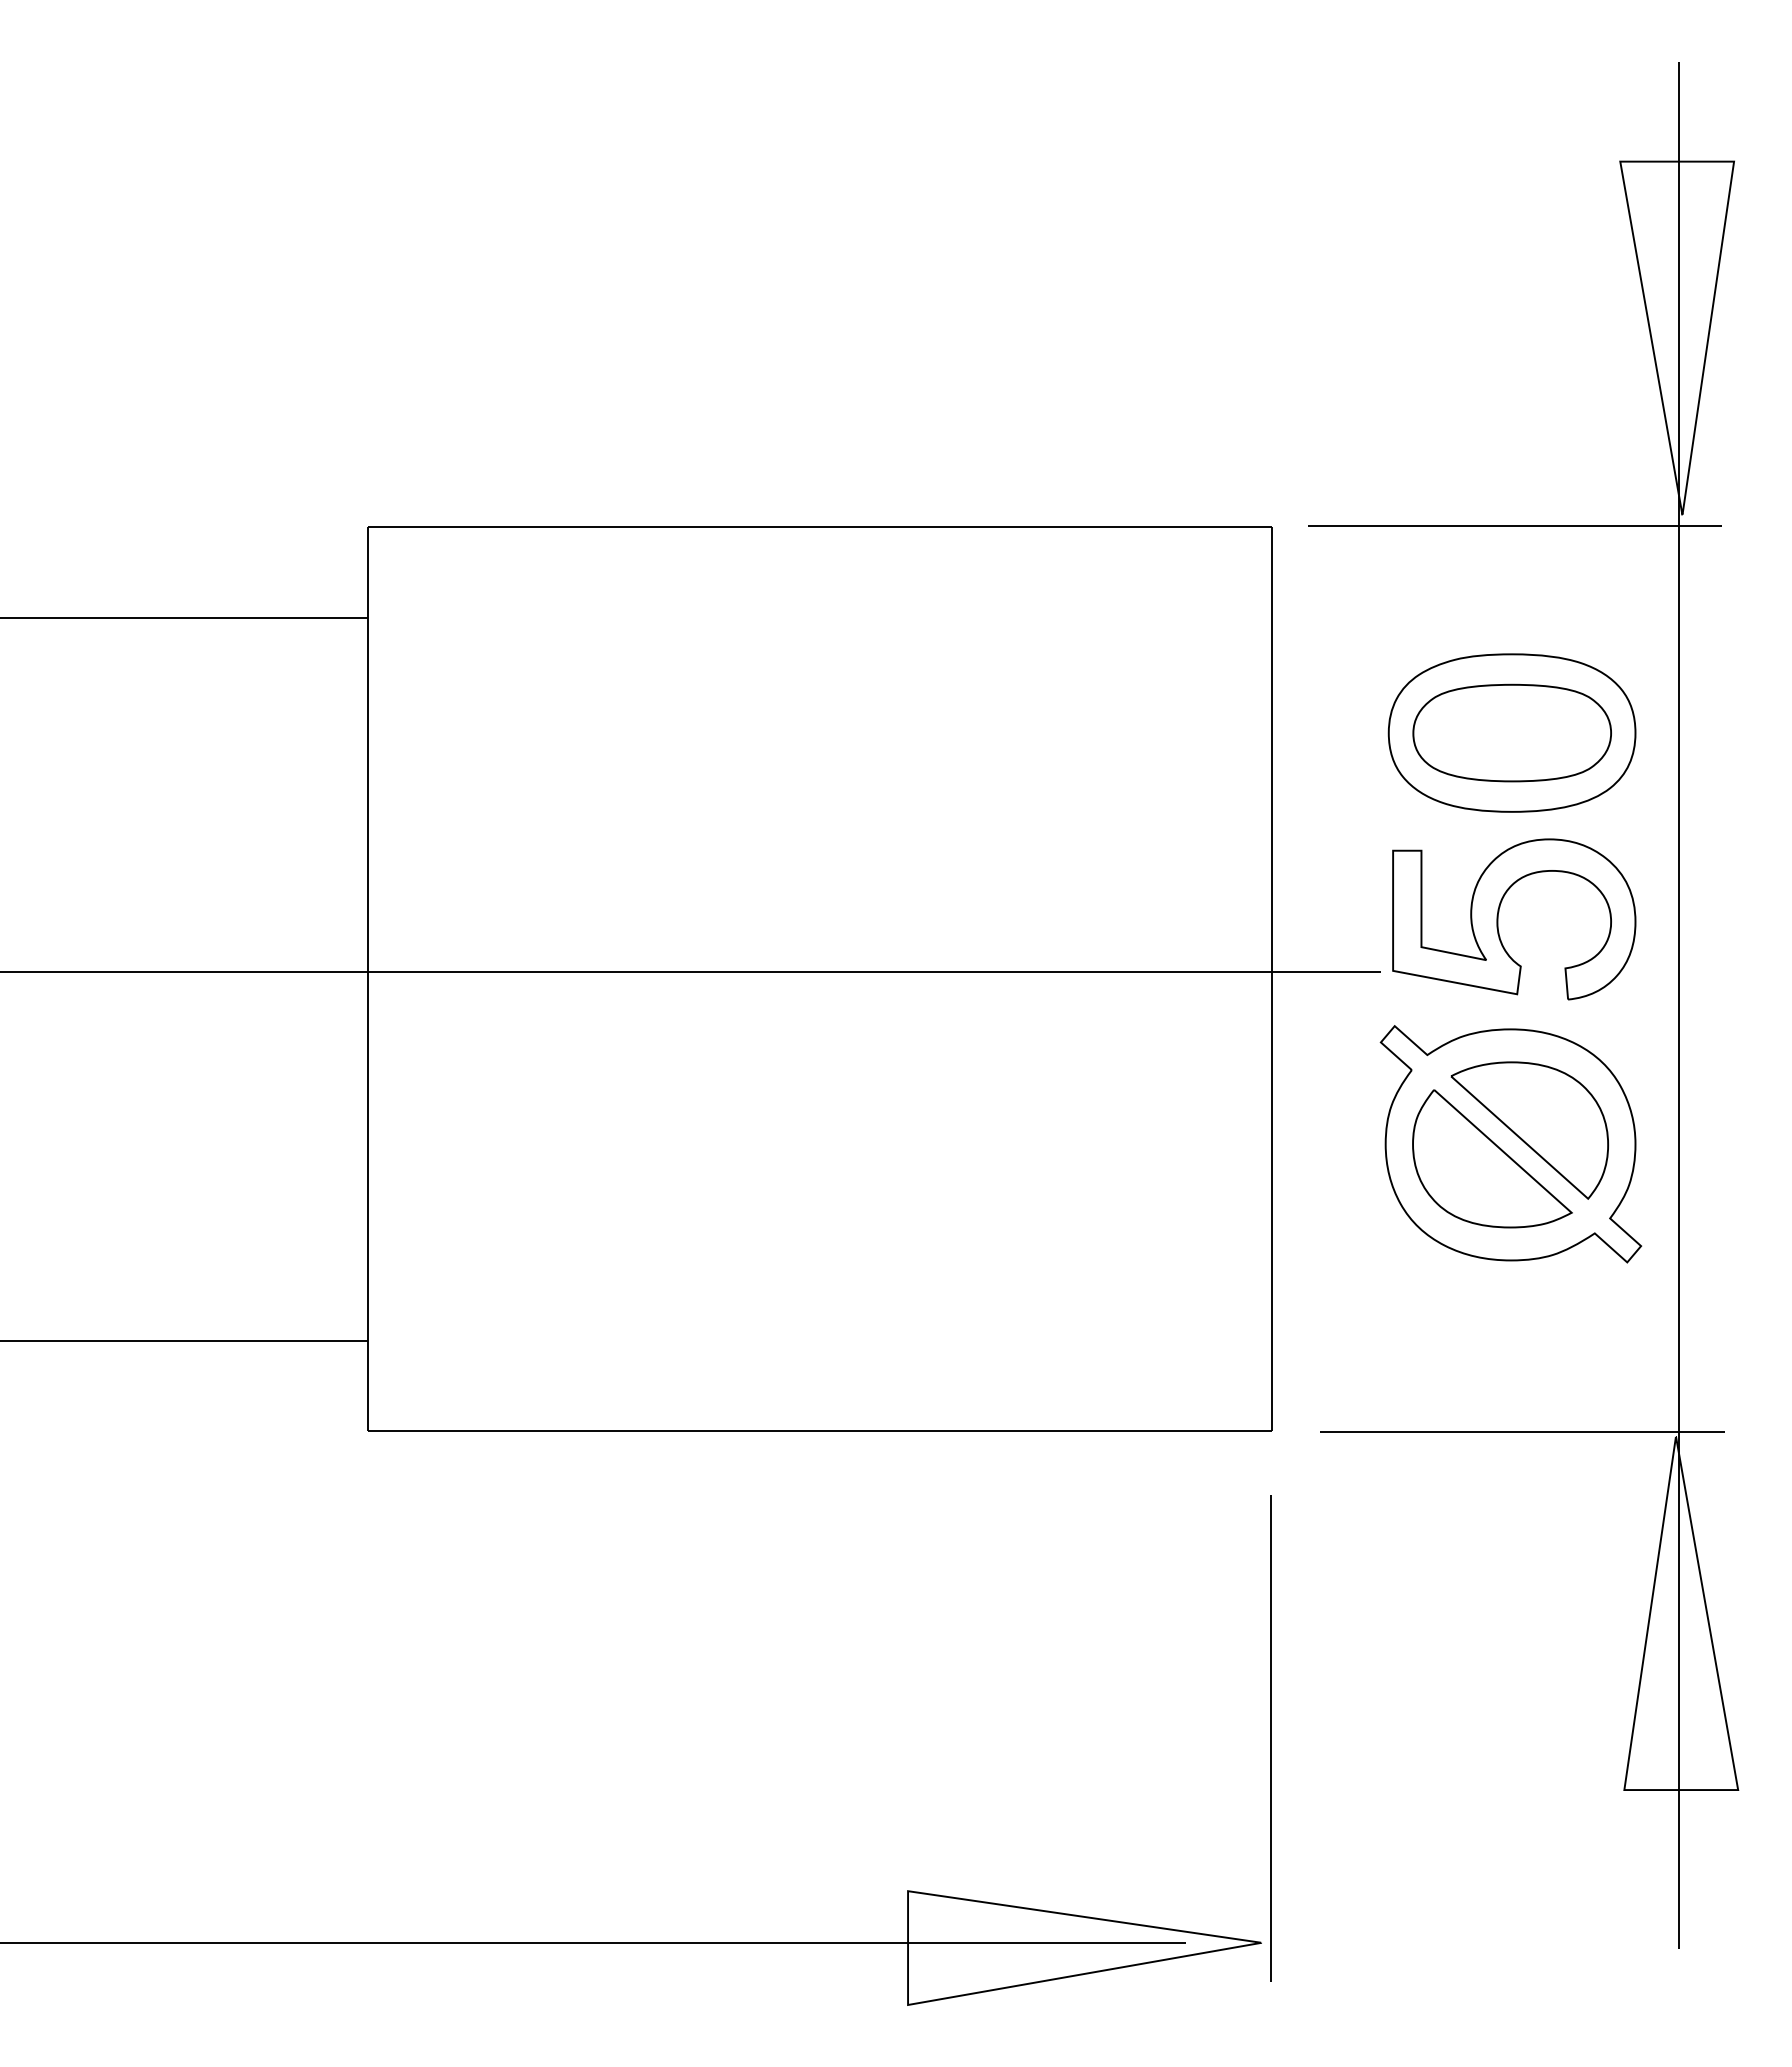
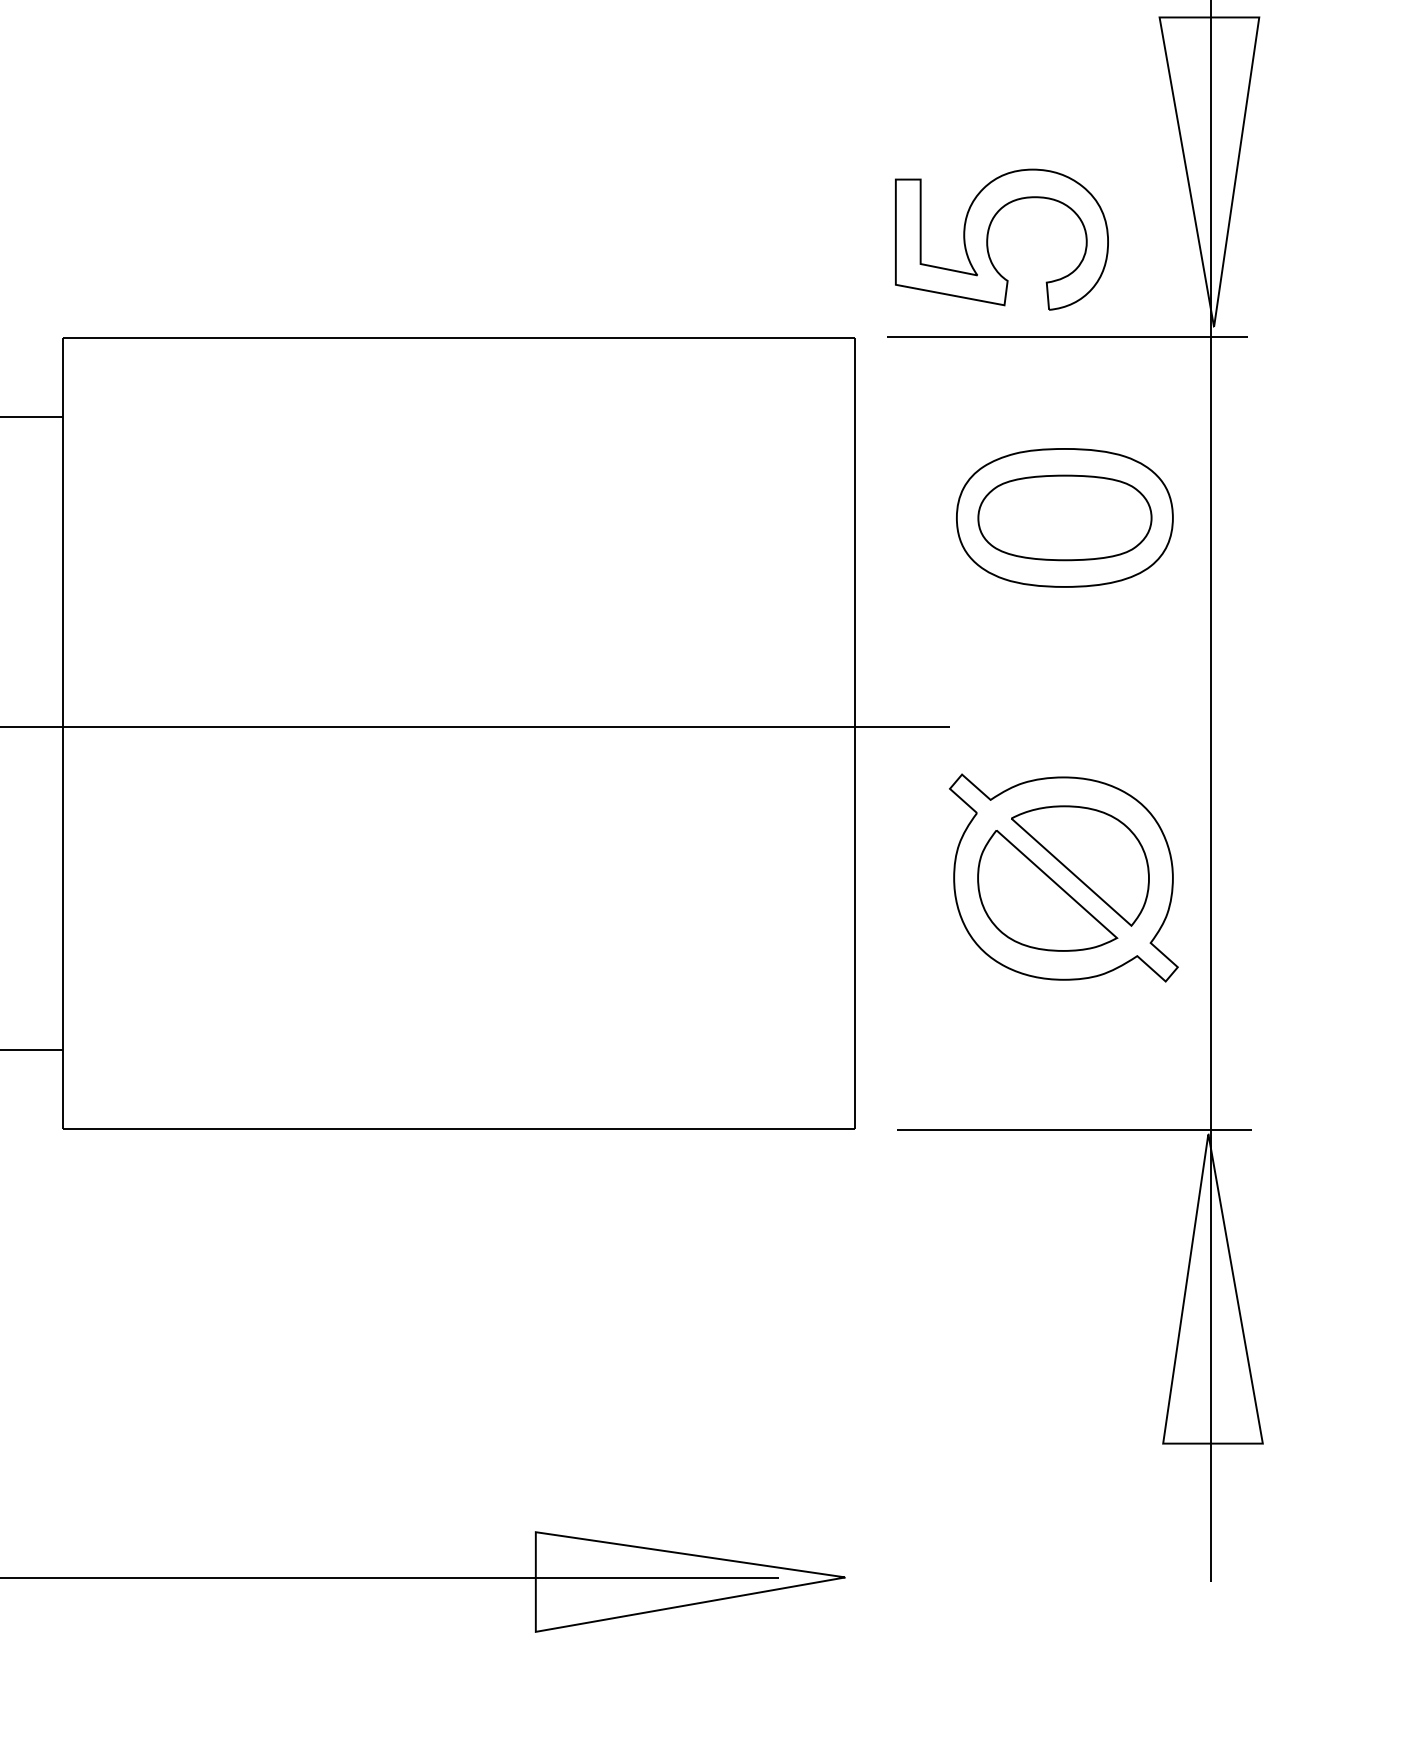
part: (1498, 919) -> (988, 239), moved
line: (1270, 1738) -> (853, 1398), removed

